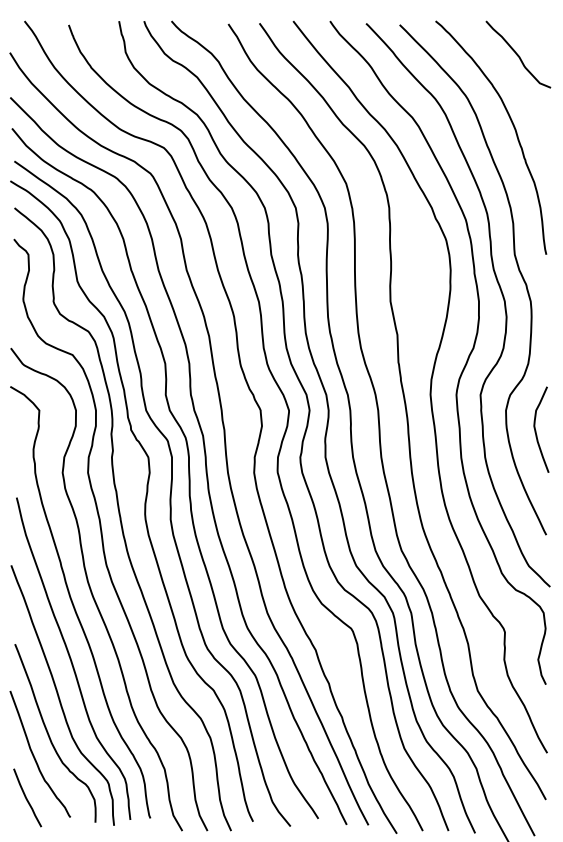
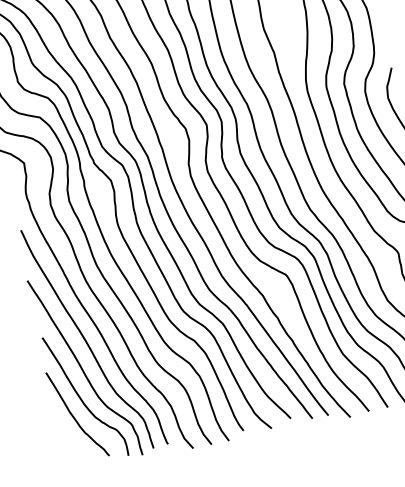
curve: (26, 797) -> (74, 448), removed

